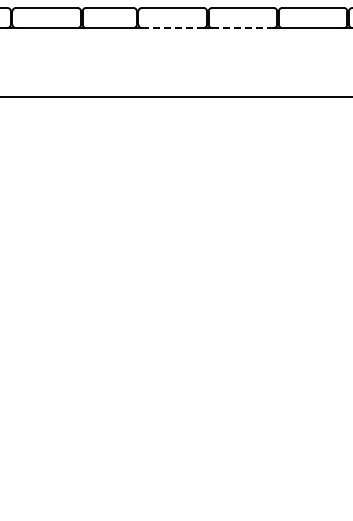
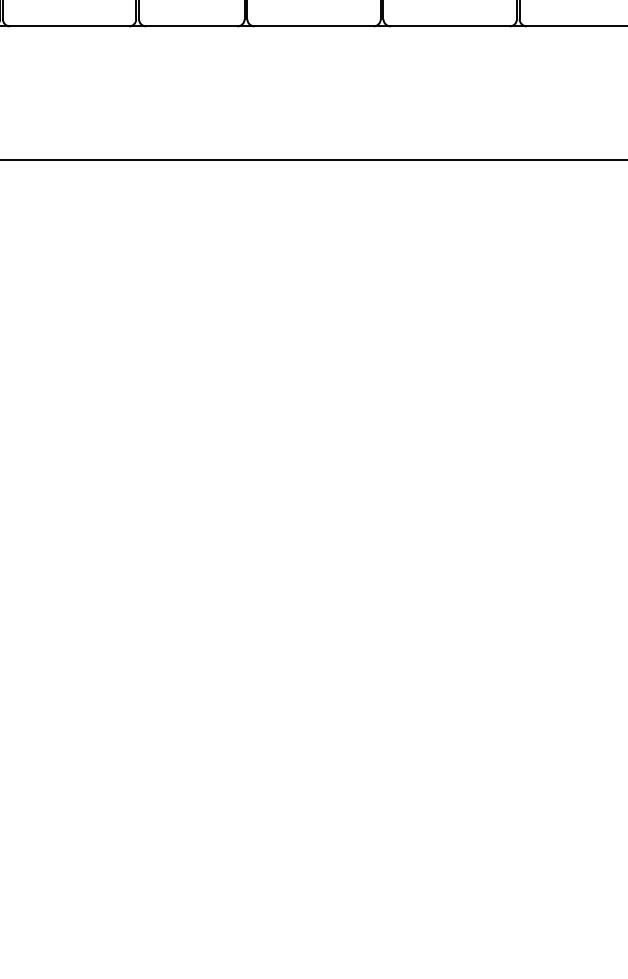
line: (172, 28) -> (313, 27), dashed -> solid
line: (242, 28) -> (449, 27), dashed -> solid

